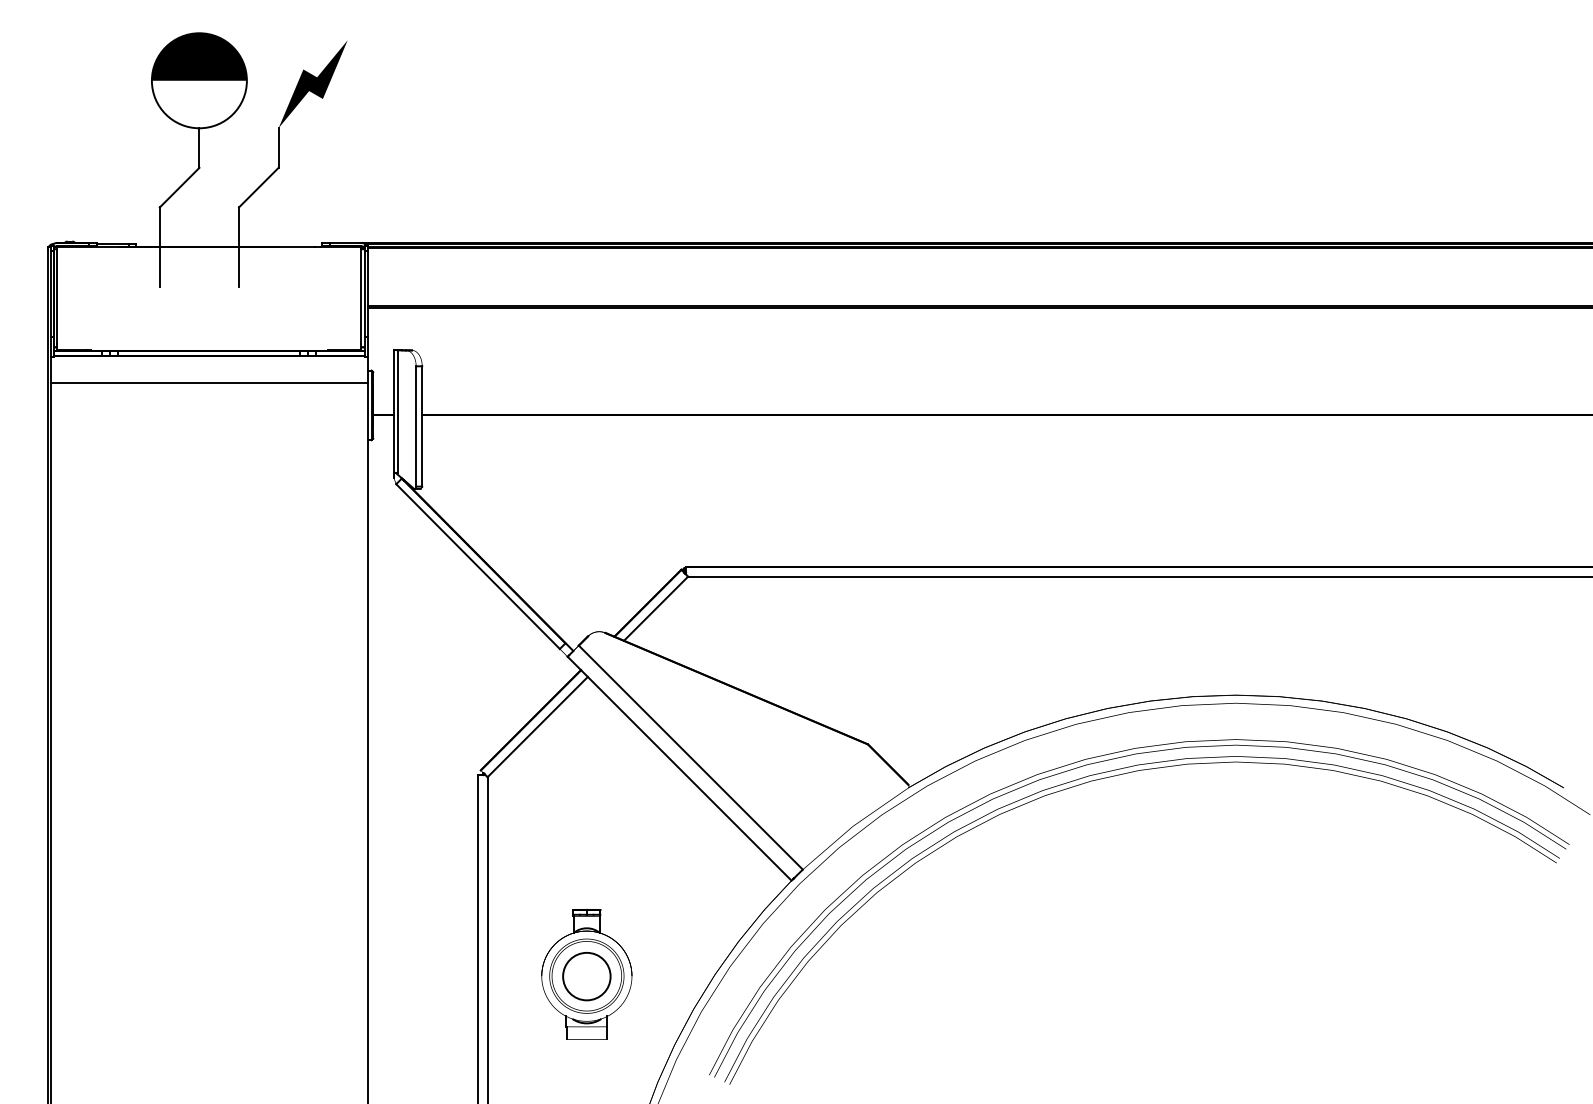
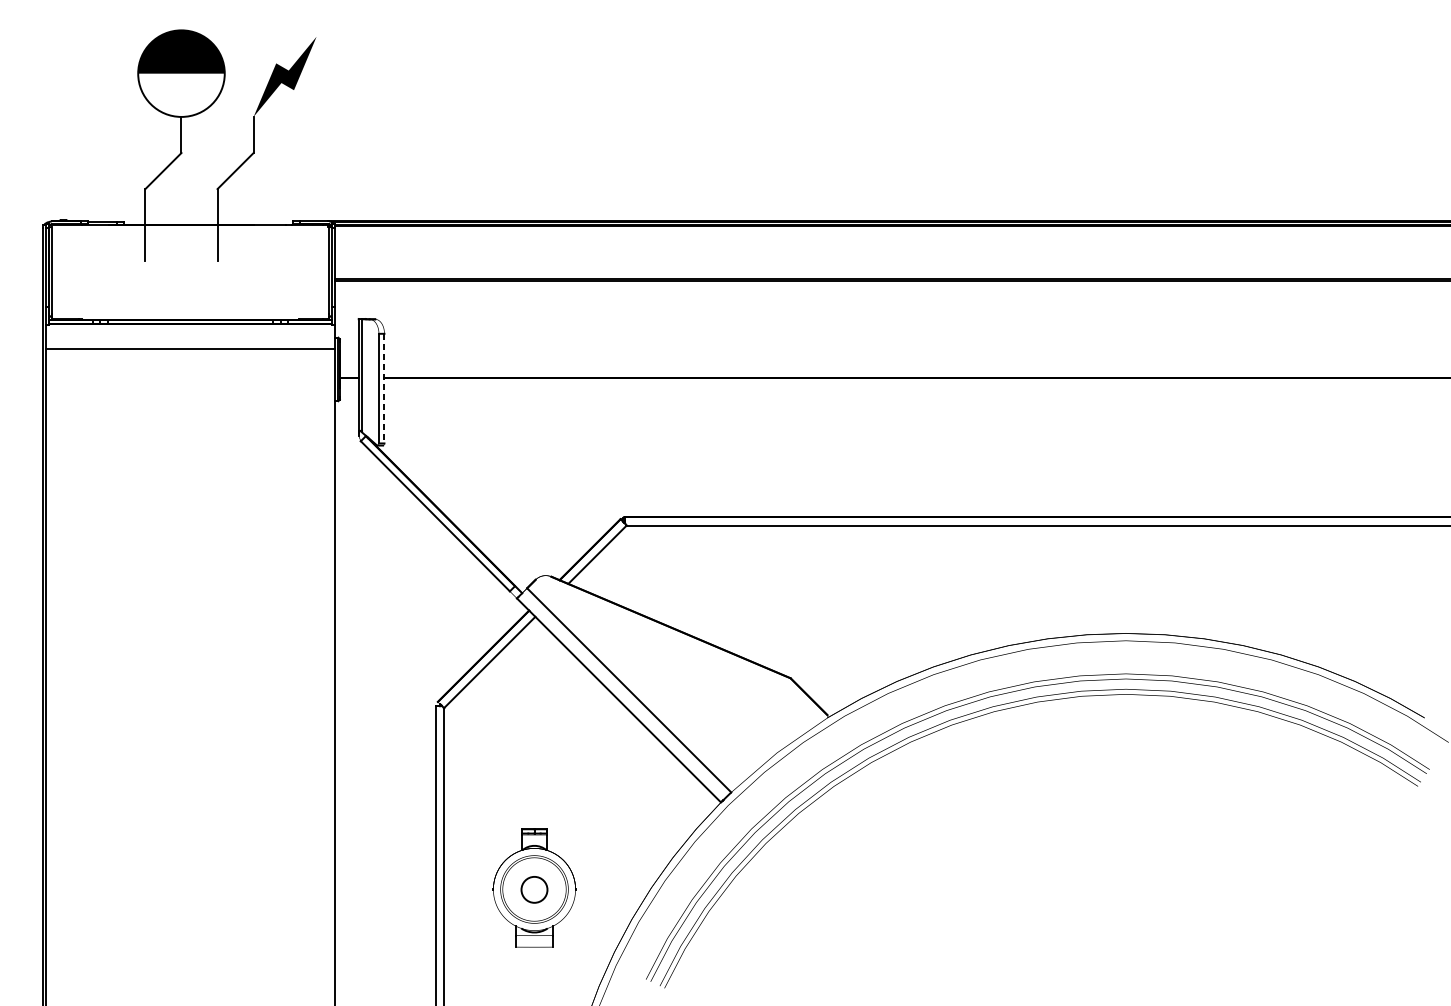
line: (422, 426) -> (384, 388), solid -> dashed
circle: (586, 976) -> (534, 889), size x0.6

